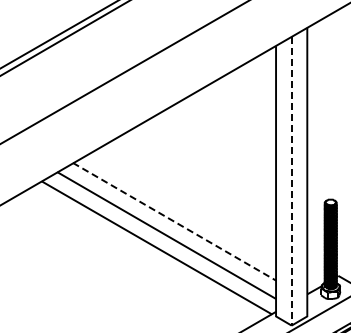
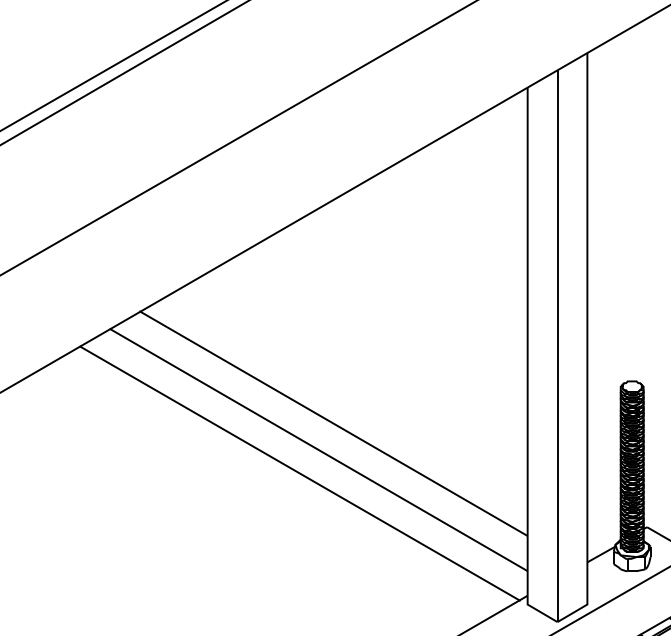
line: (291, 181) -> (557, 346), dashed -> solid
line: (174, 221) -> (333, 423), dashed -> solid

